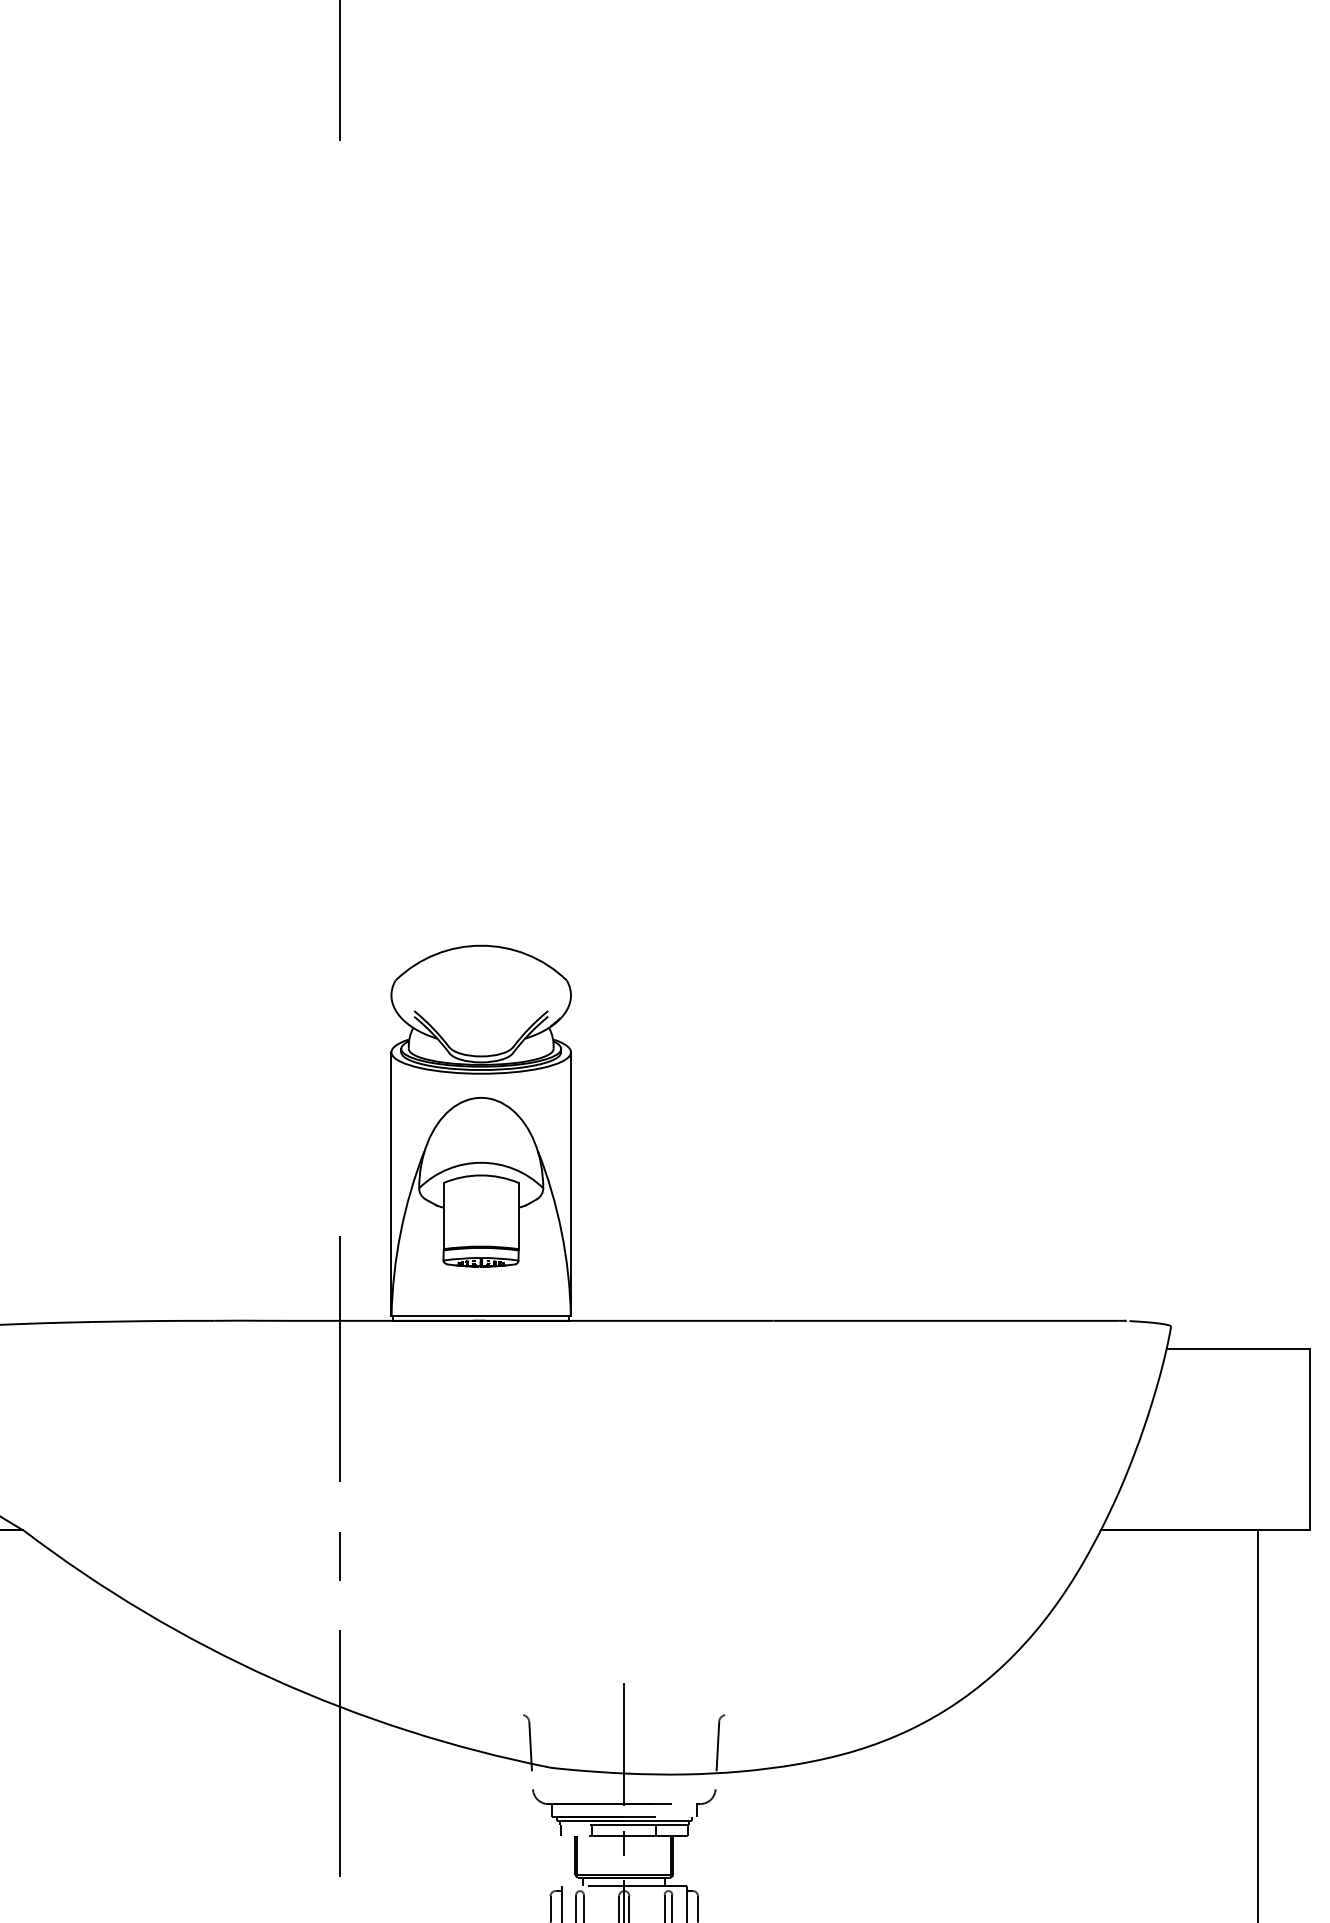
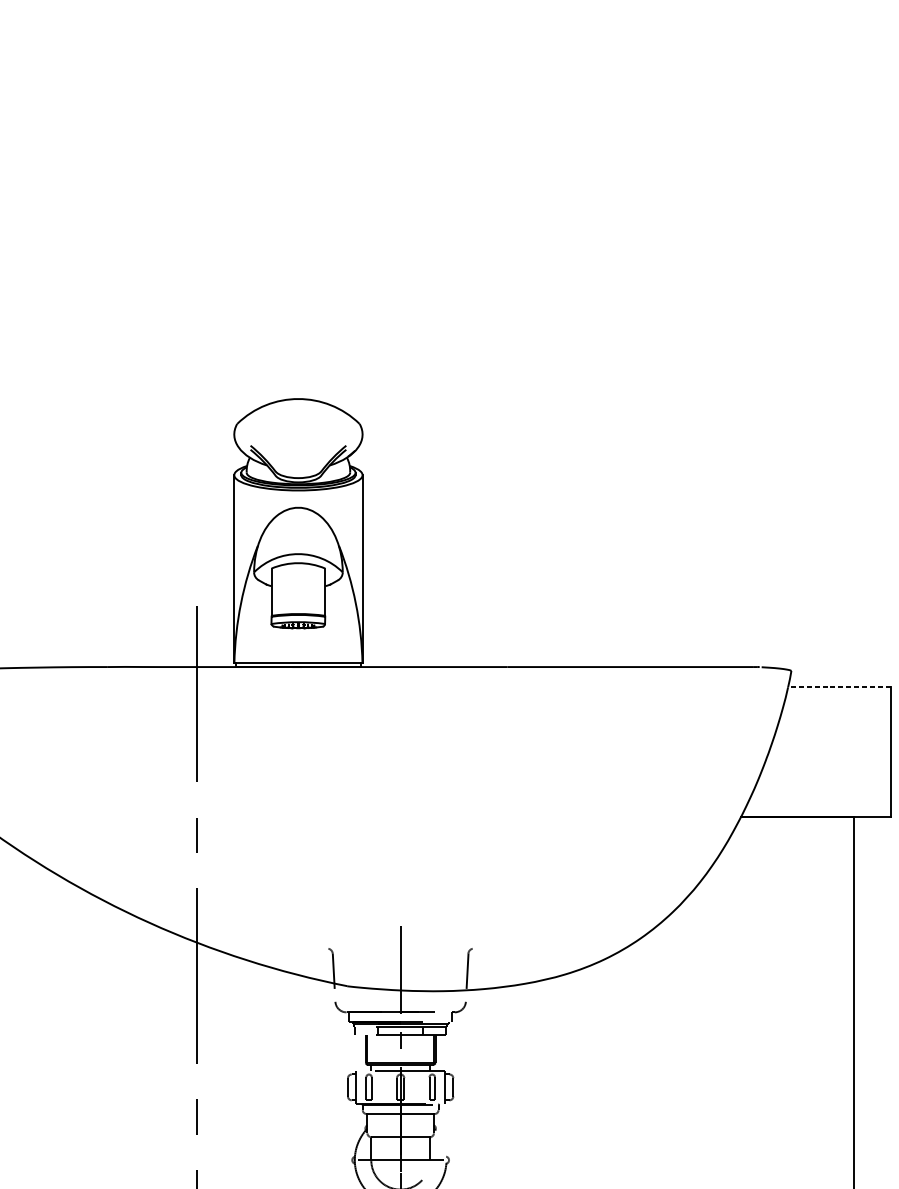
line: (1238, 1349) -> (839, 687), solid -> dashed

